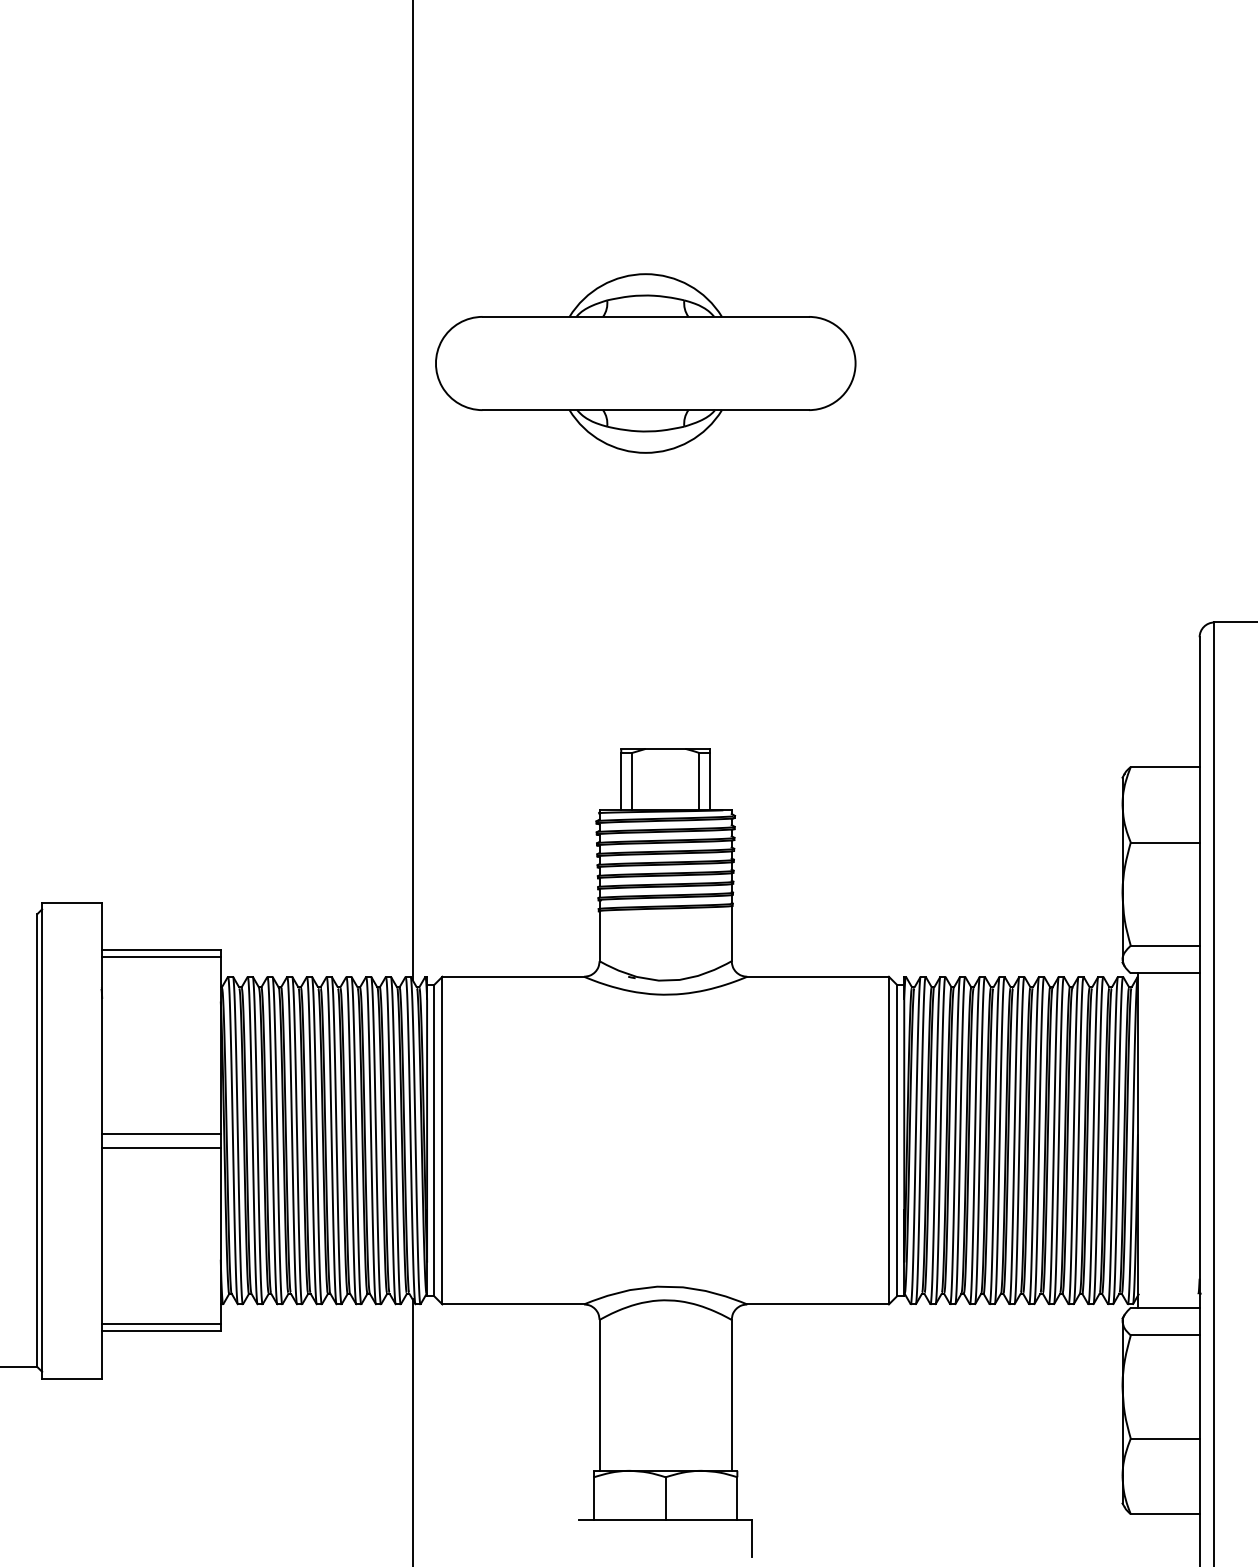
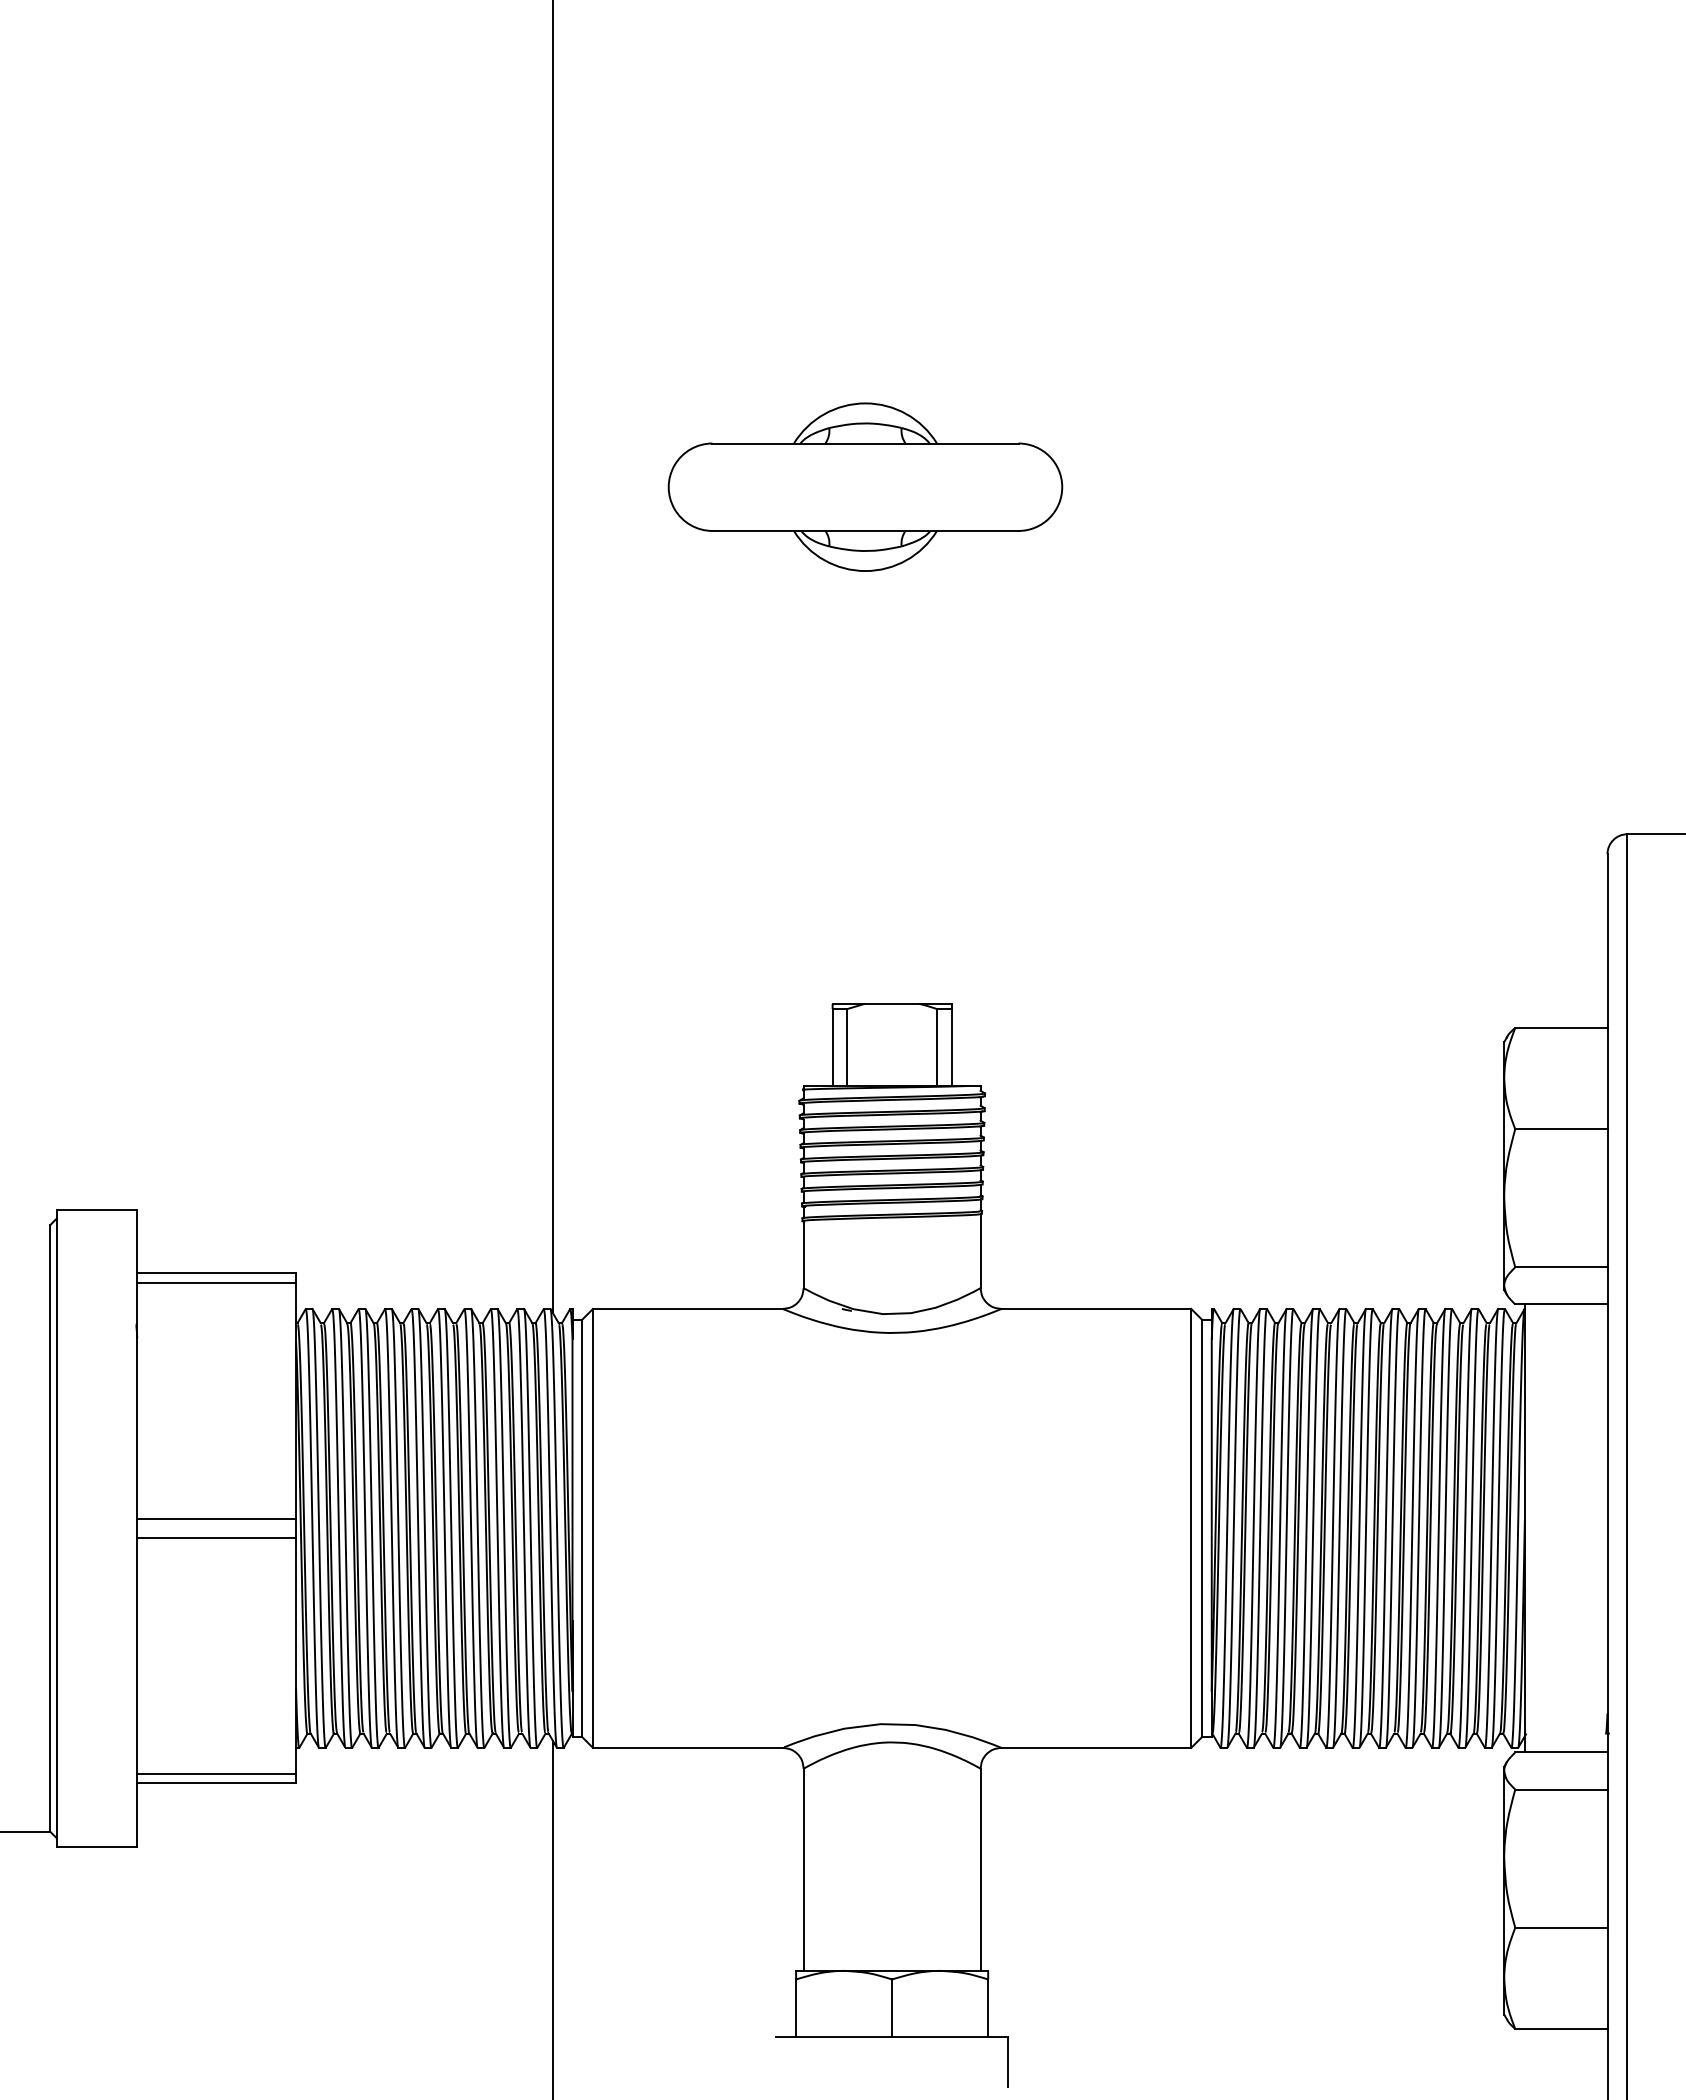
part: (645, 362) -> (865, 486), size x0.7

